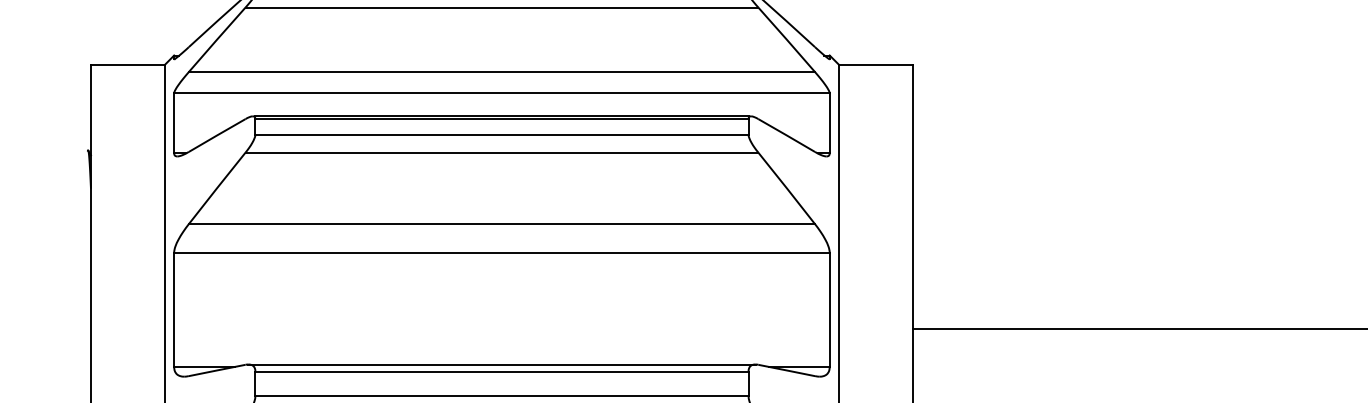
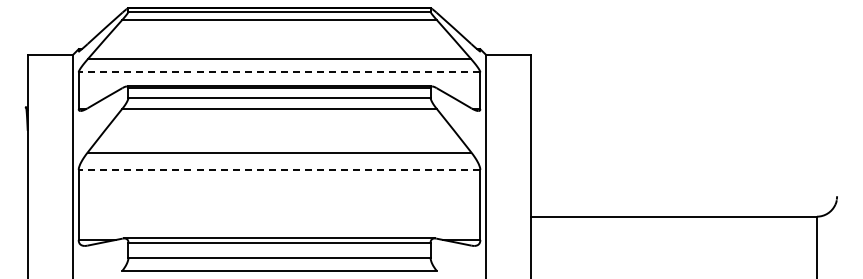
line: (501, 93) -> (279, 72), solid -> dashed
line: (501, 253) -> (279, 170), solid -> dashed

